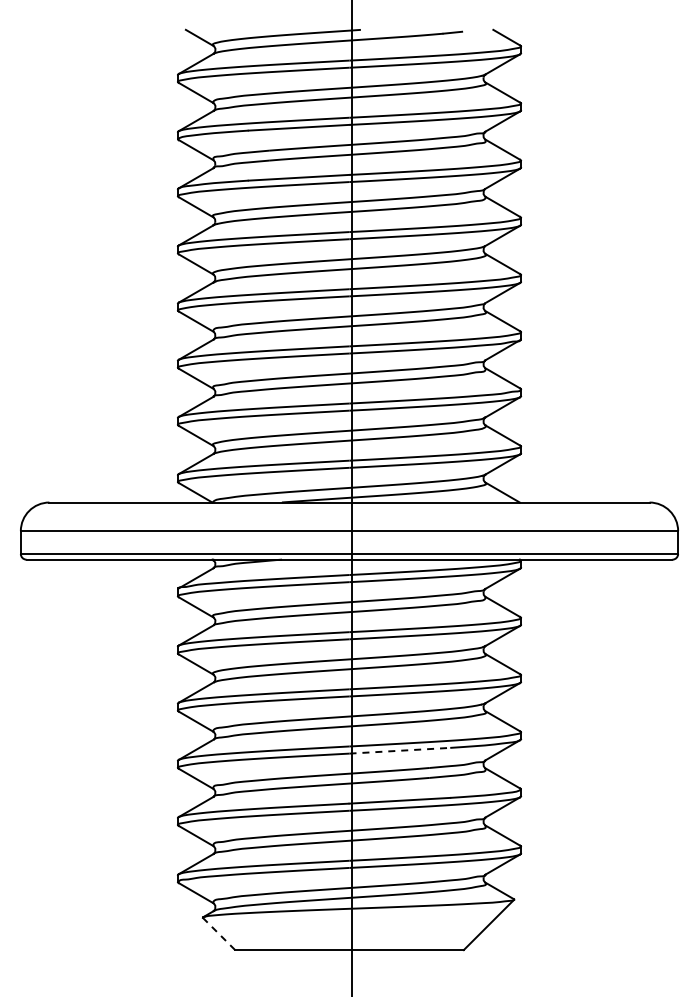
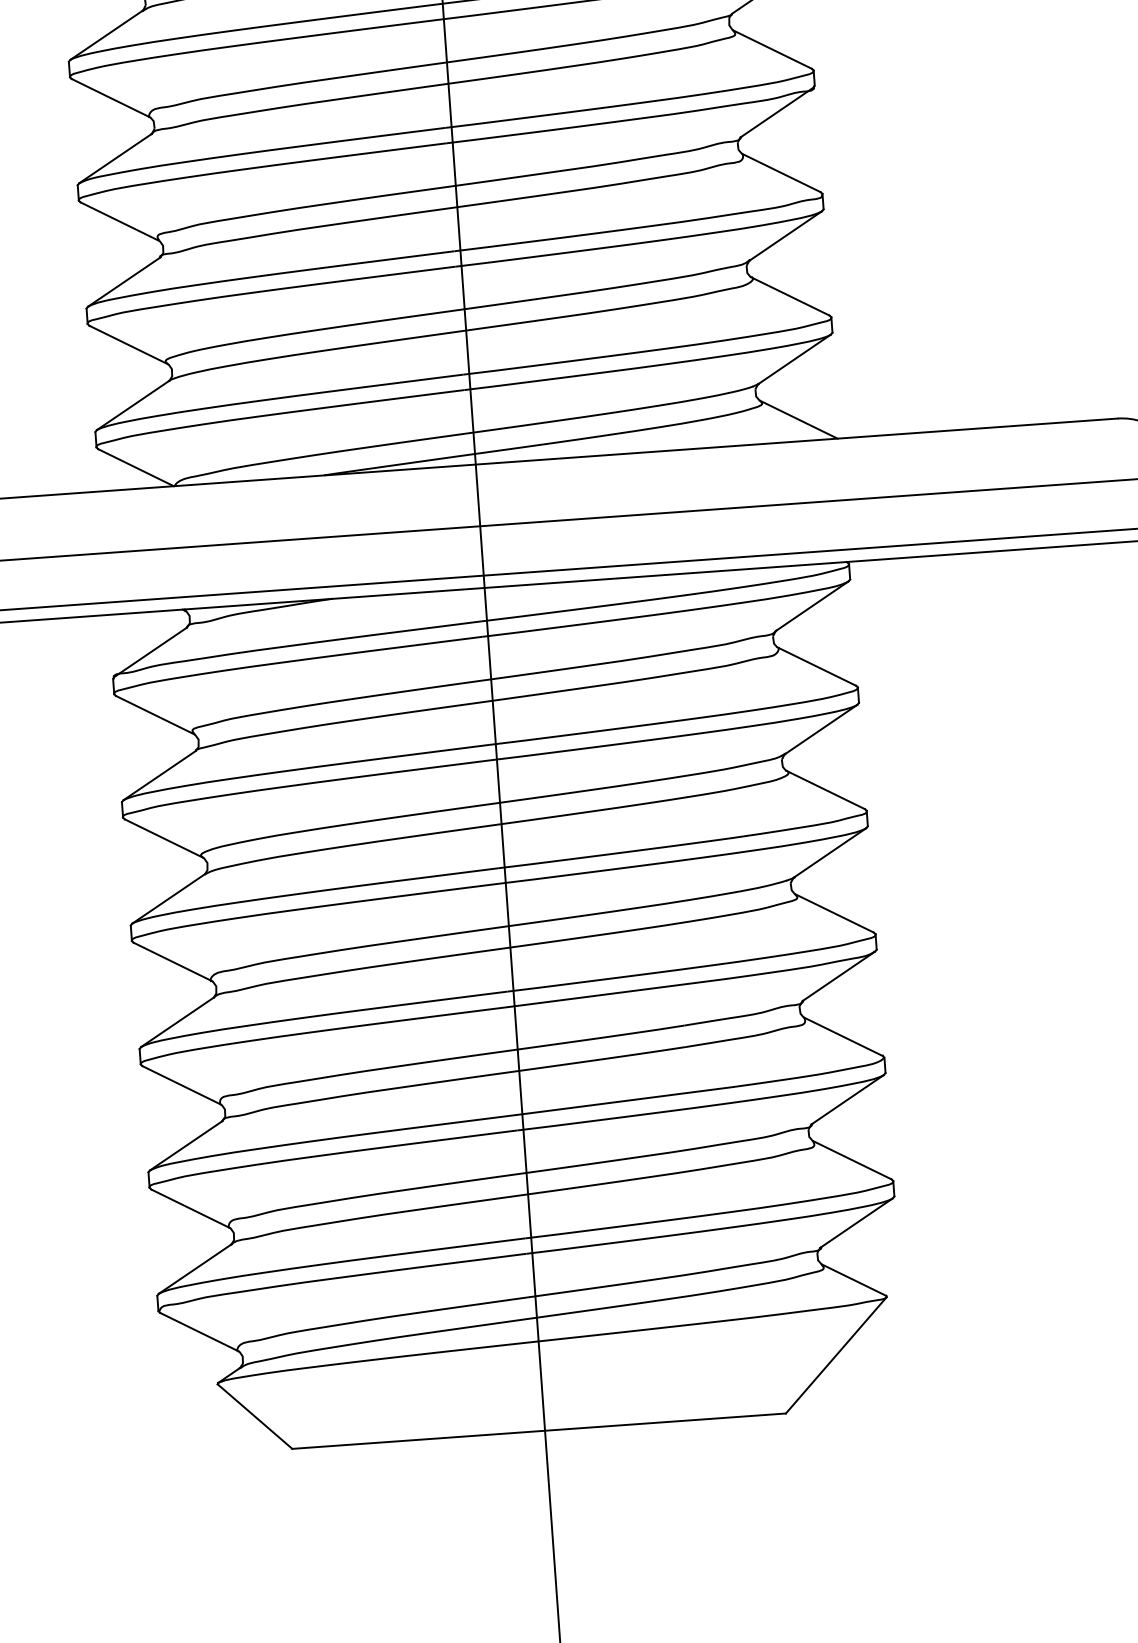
line: (400, 750) -> (618, 992), dashed -> solid
line: (219, 933) -> (255, 1415), dashed -> solid

